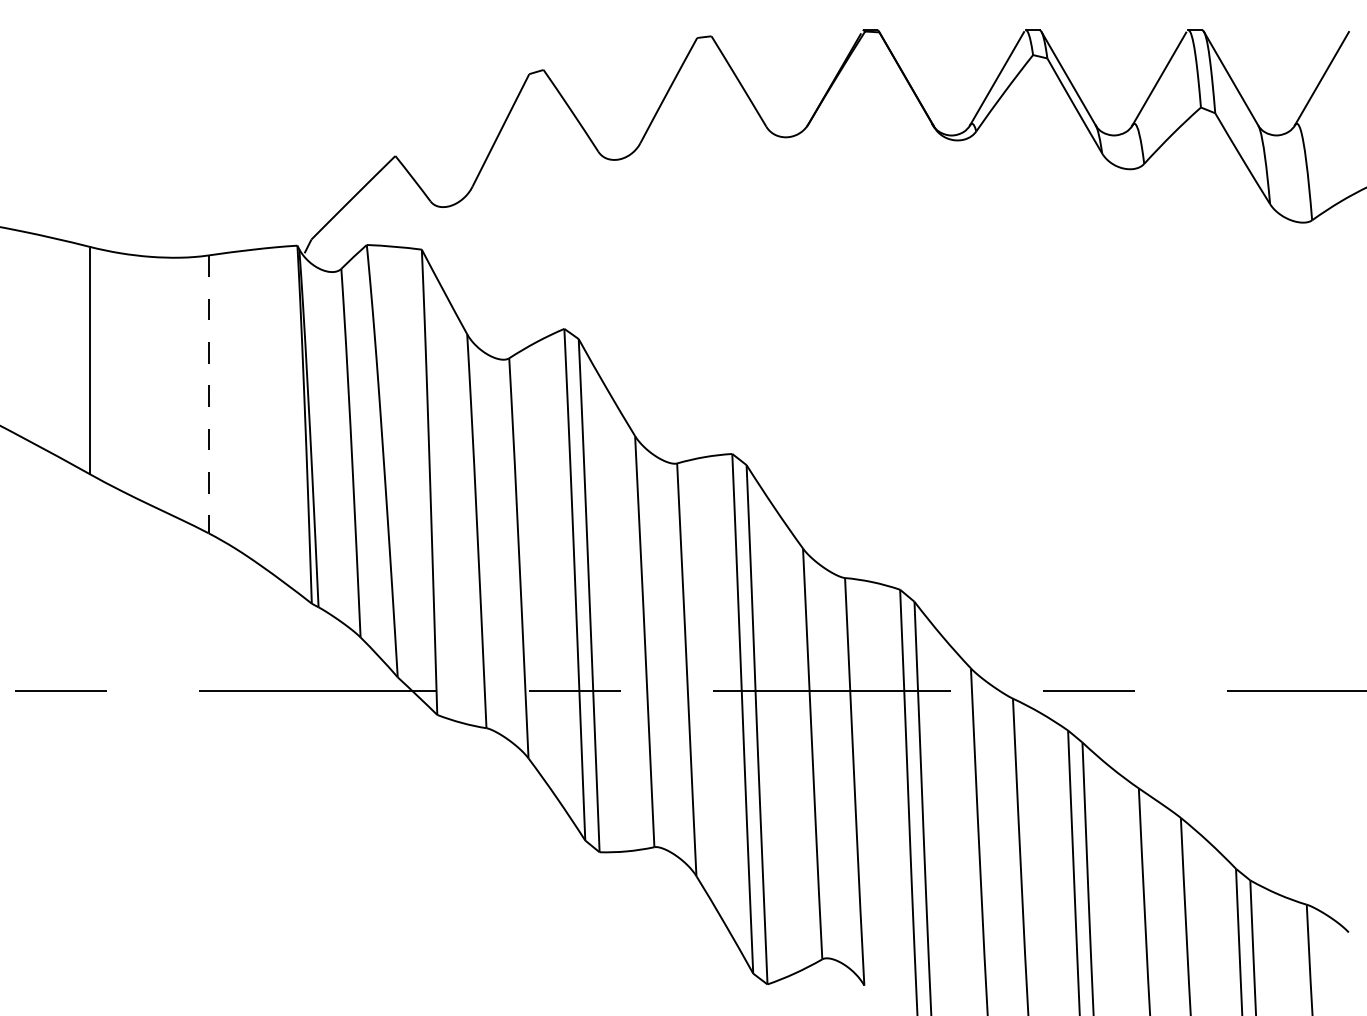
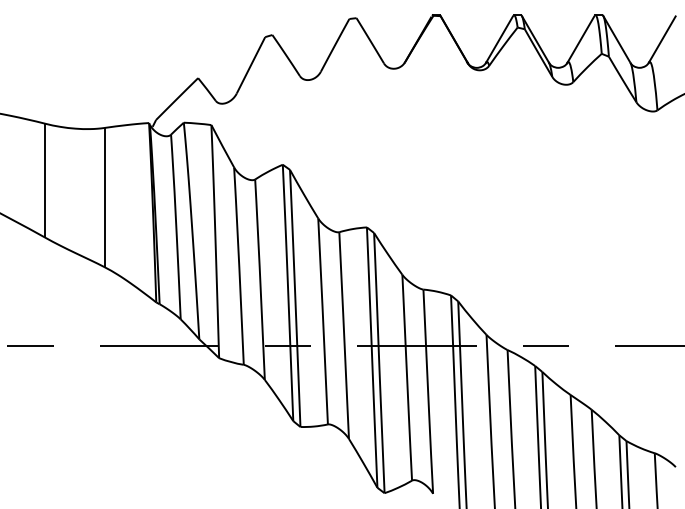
line: (208, 394) -> (104, 197), dashed -> solid

